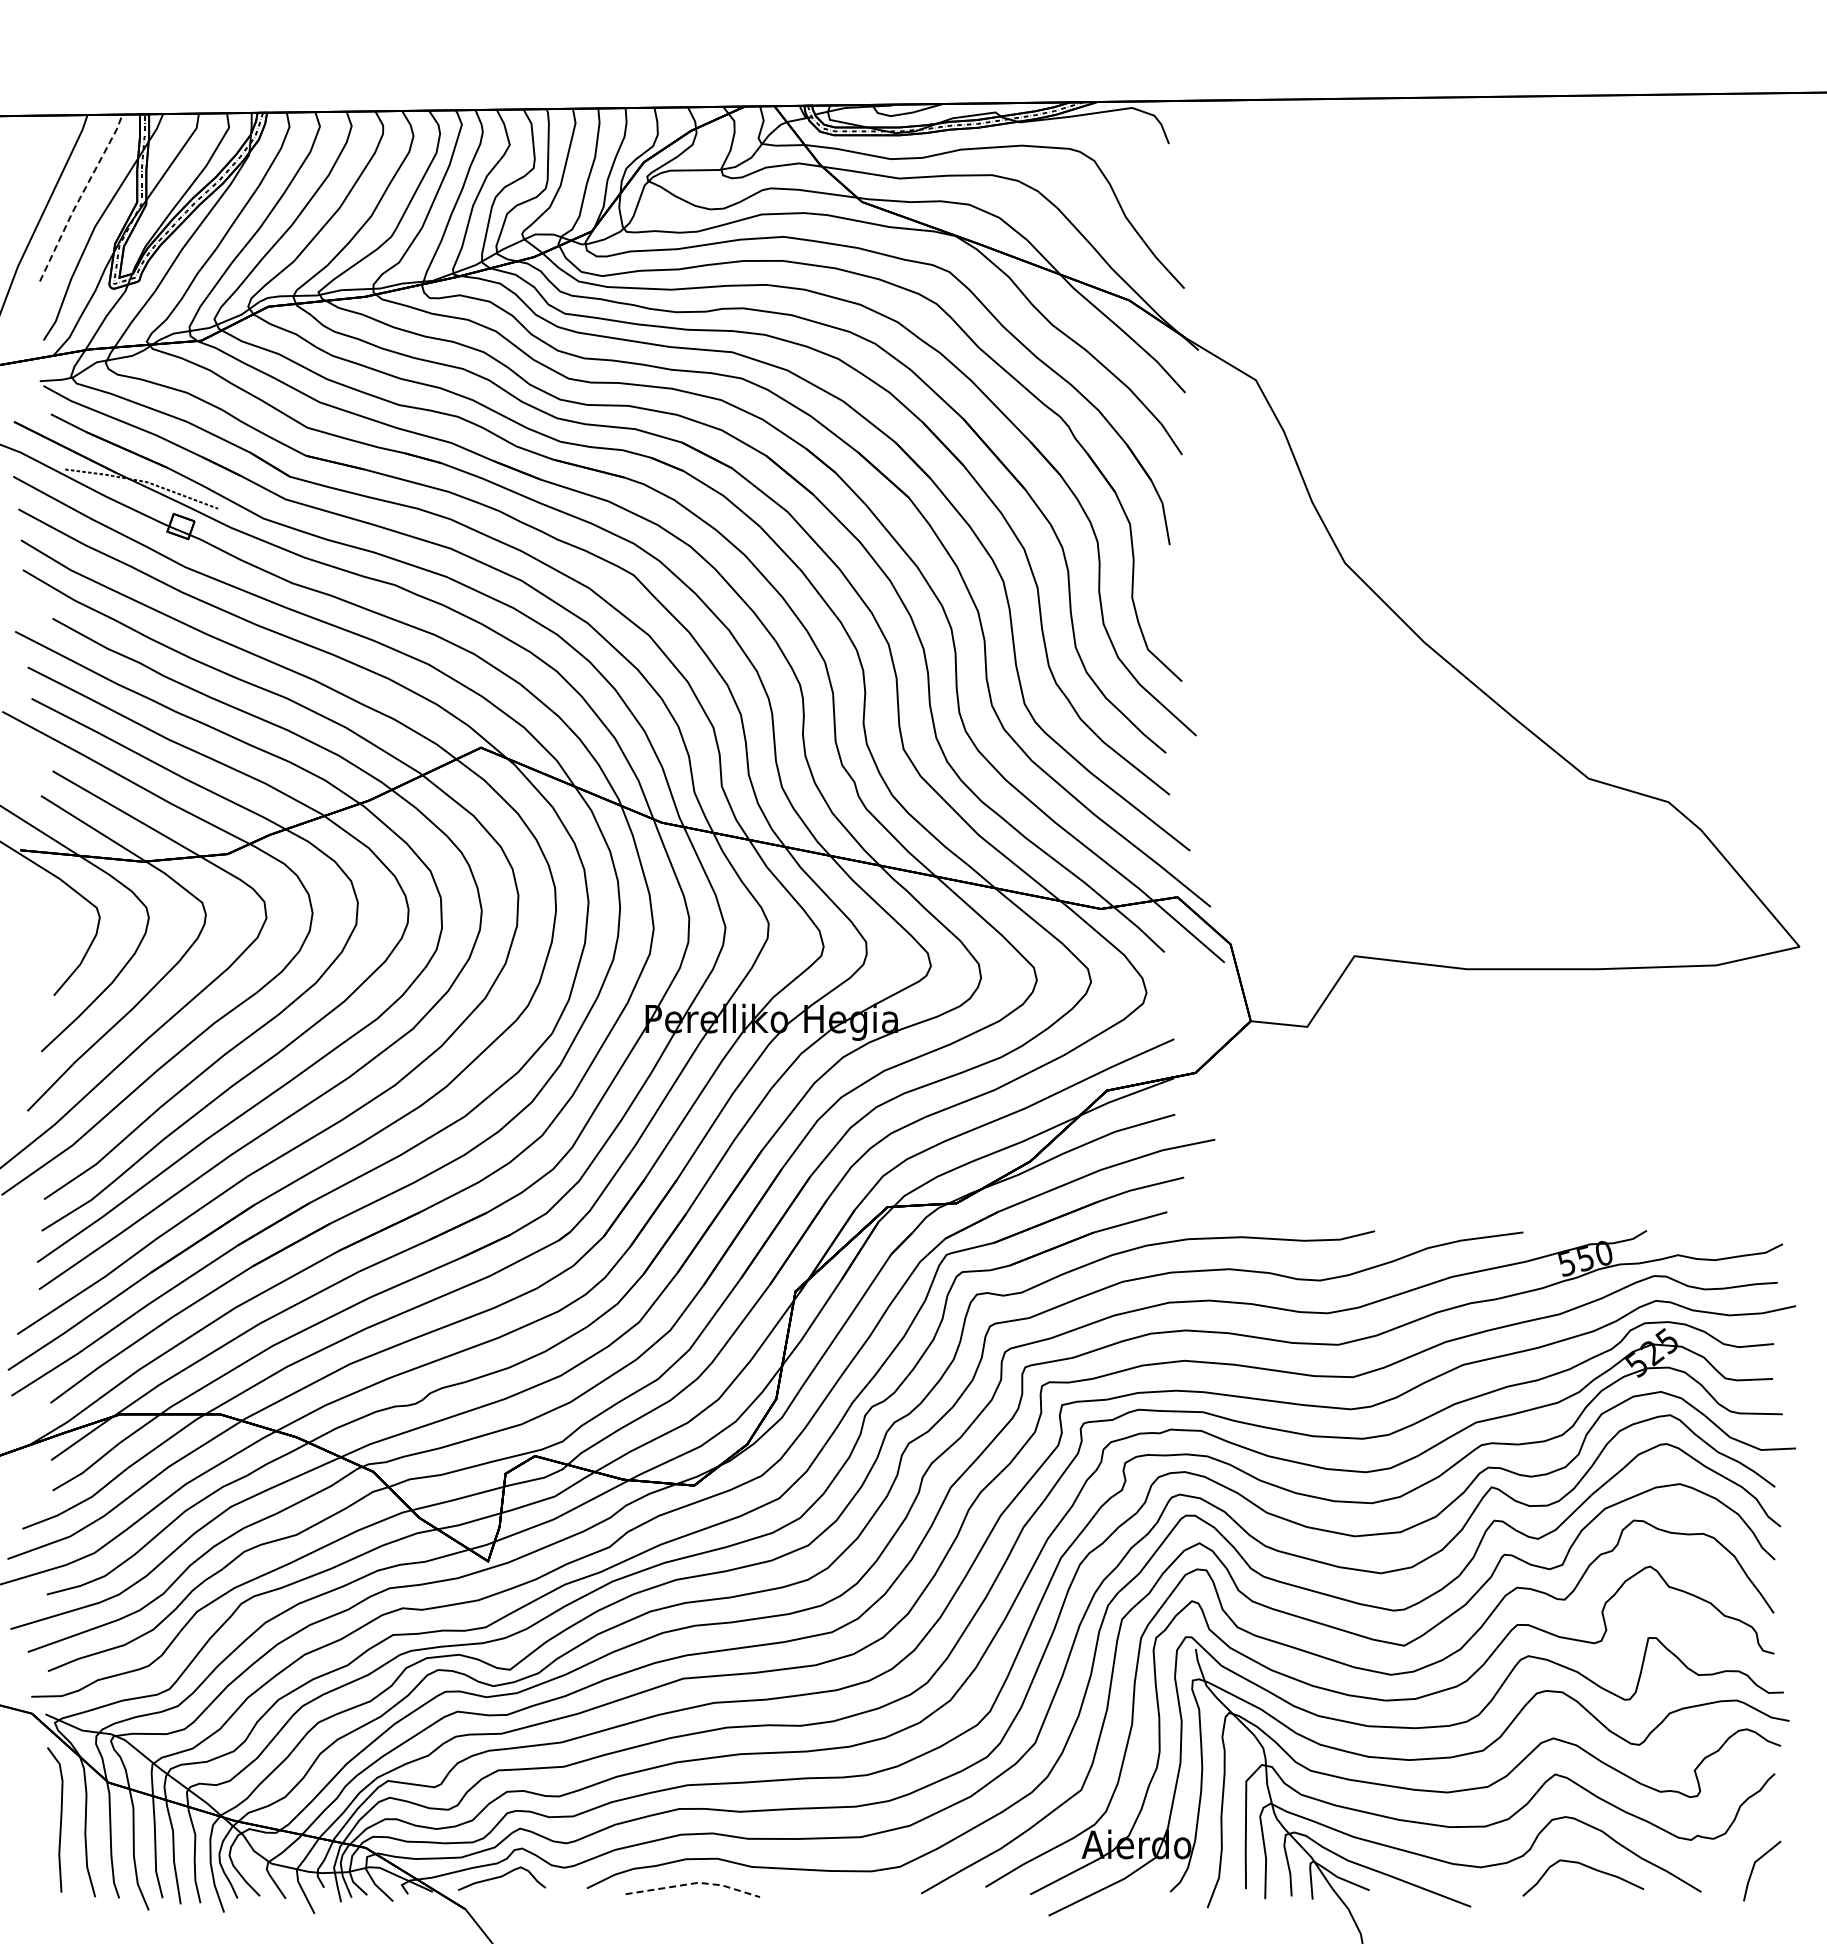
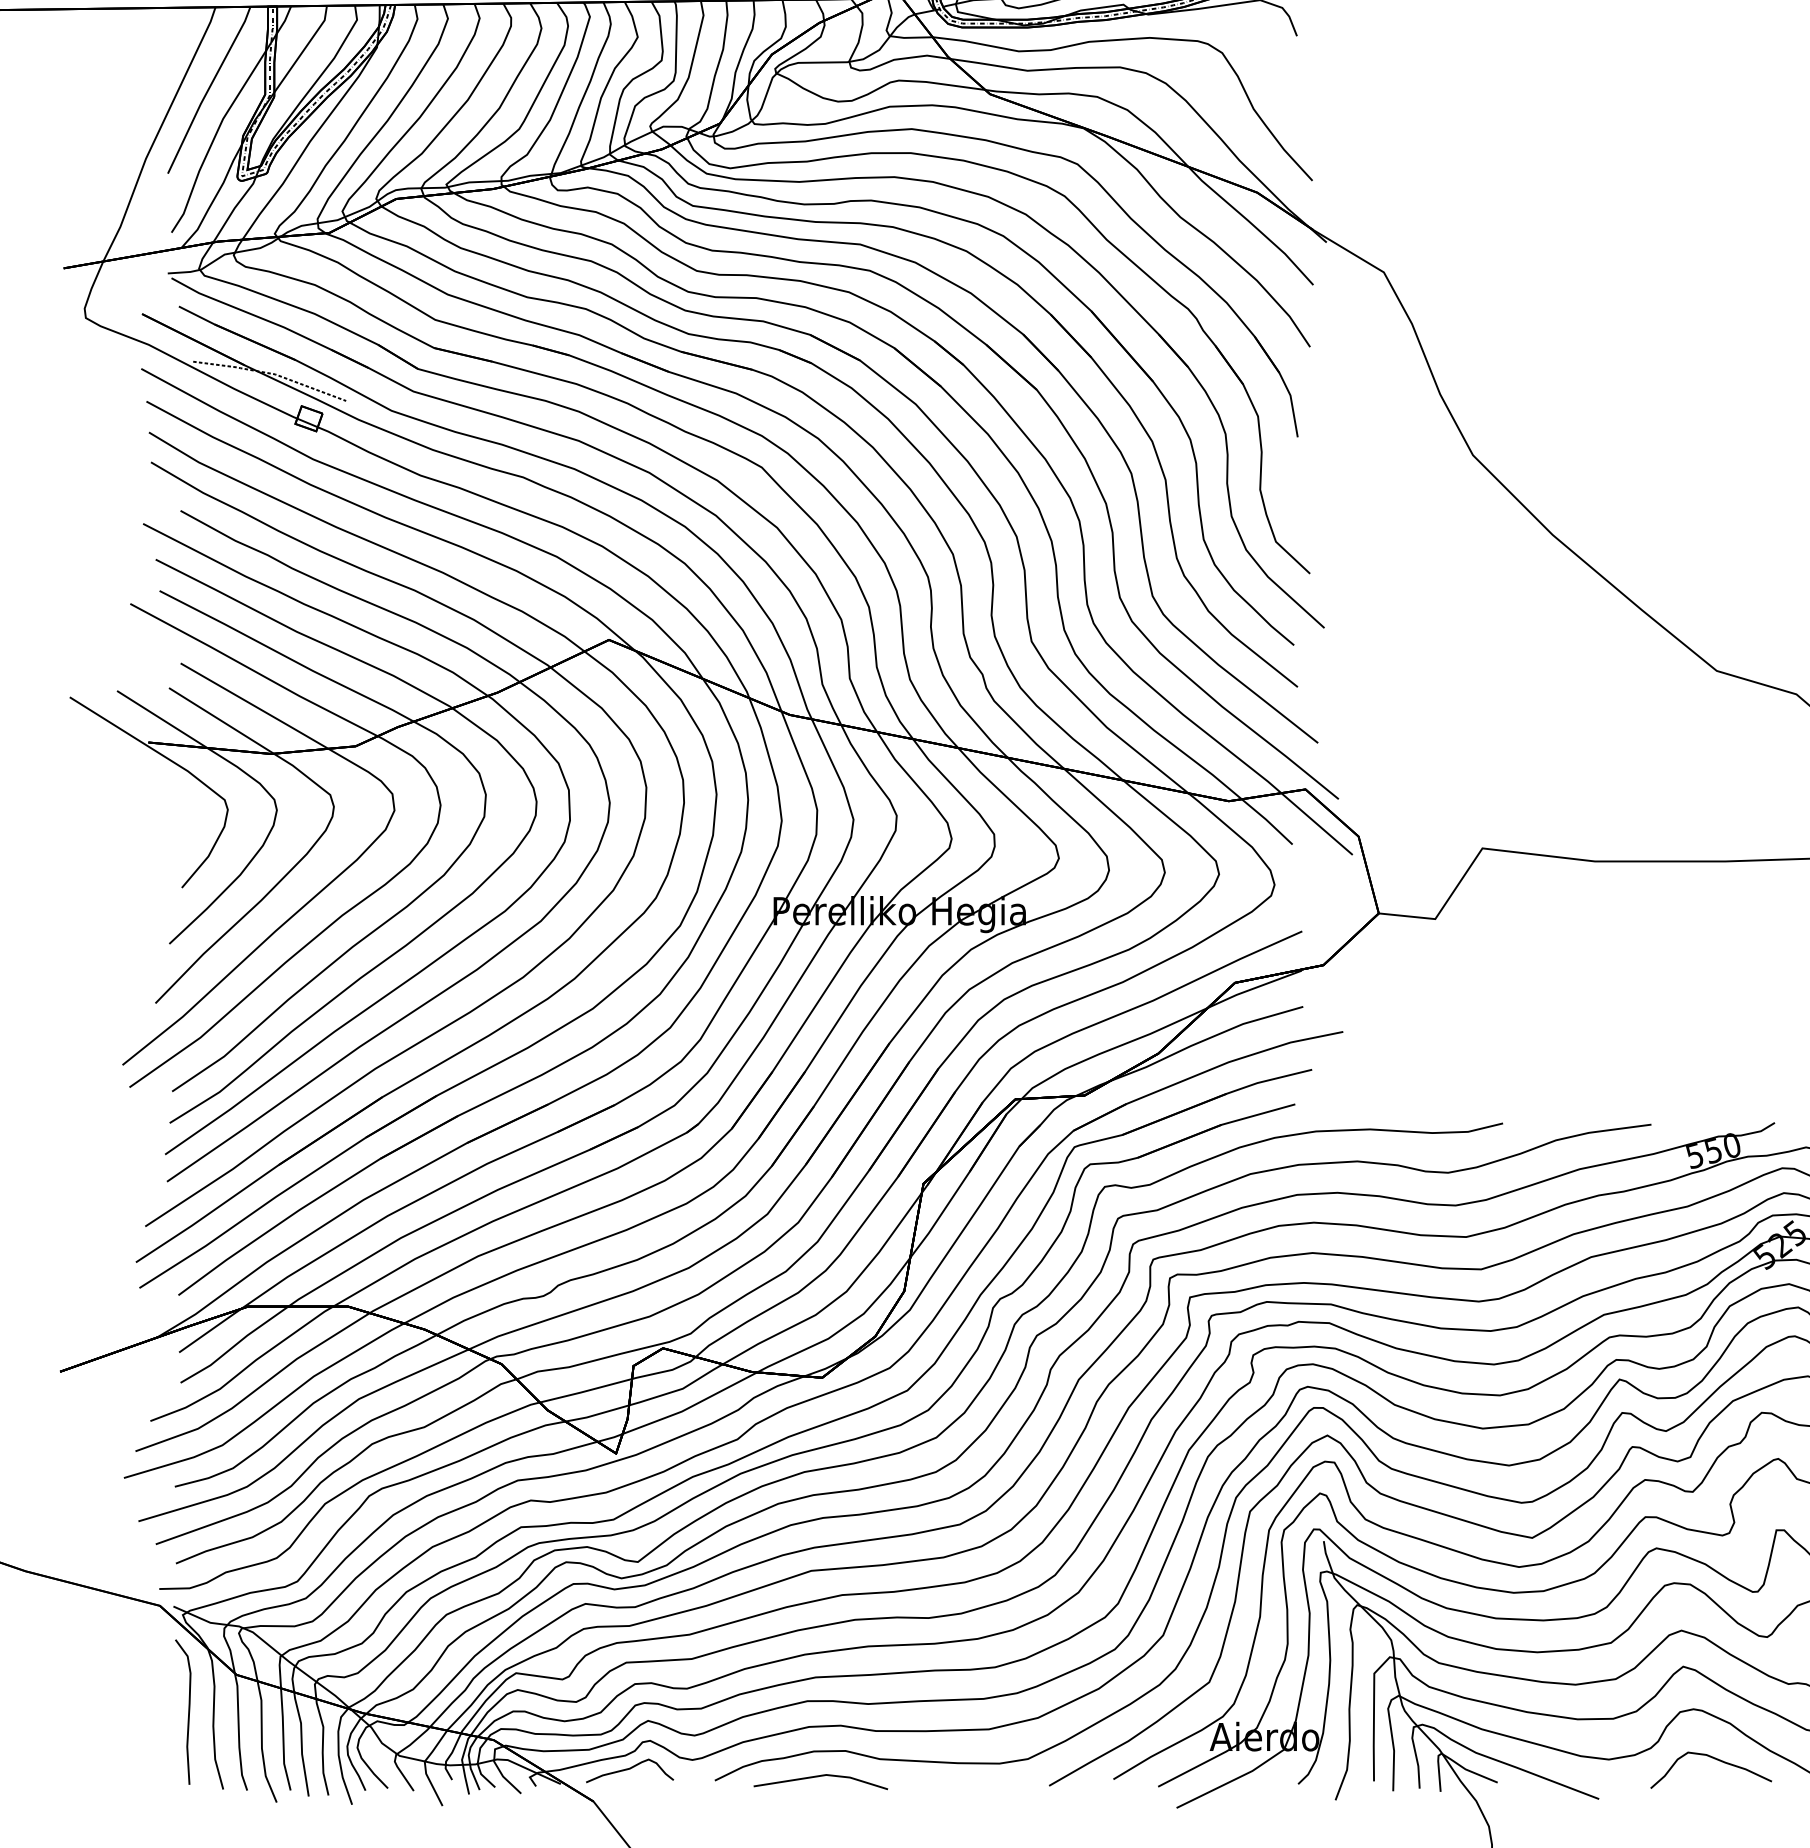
line: (80, 197) -> (208, 89), dashed -> solid
line: (694, 1883) -> (822, 1775), dashed -> solid

